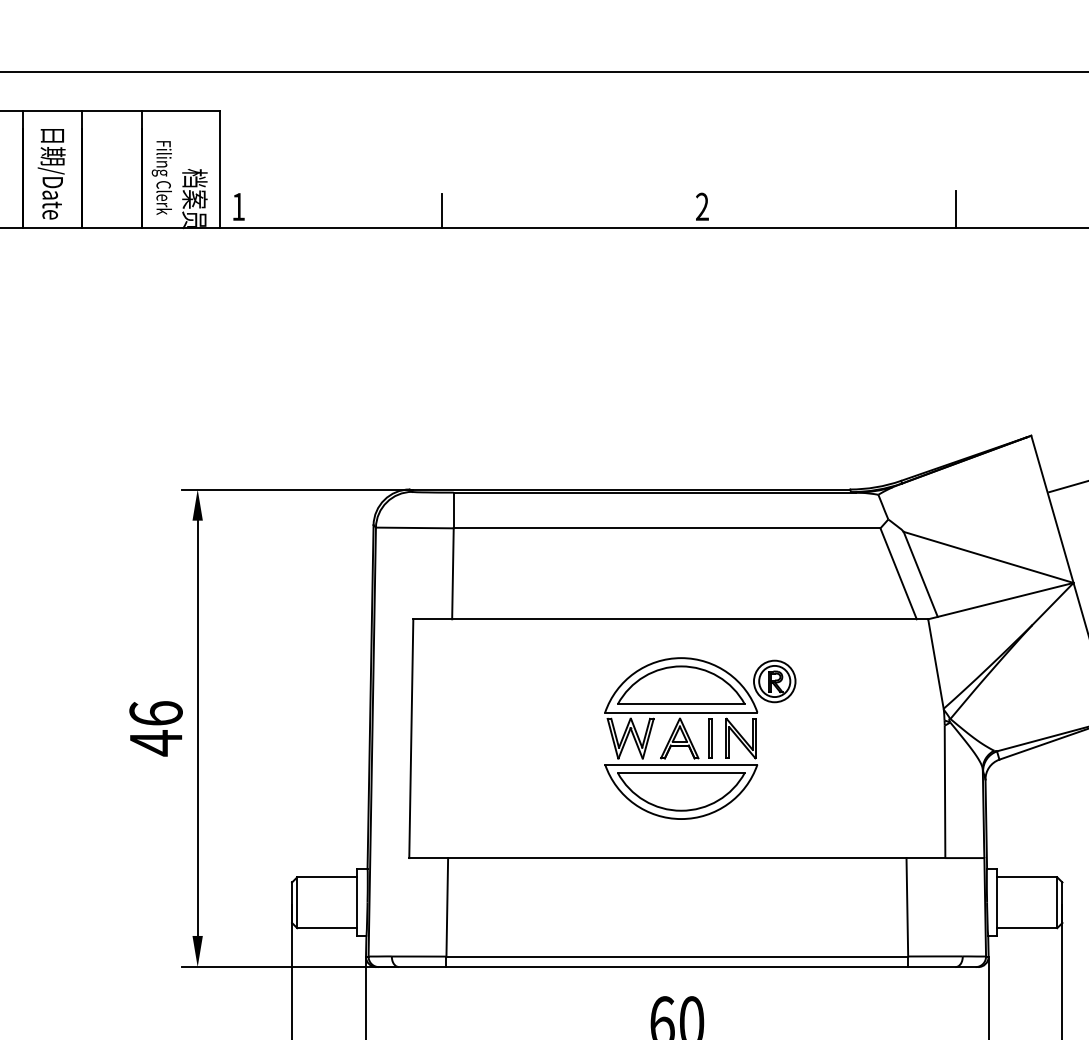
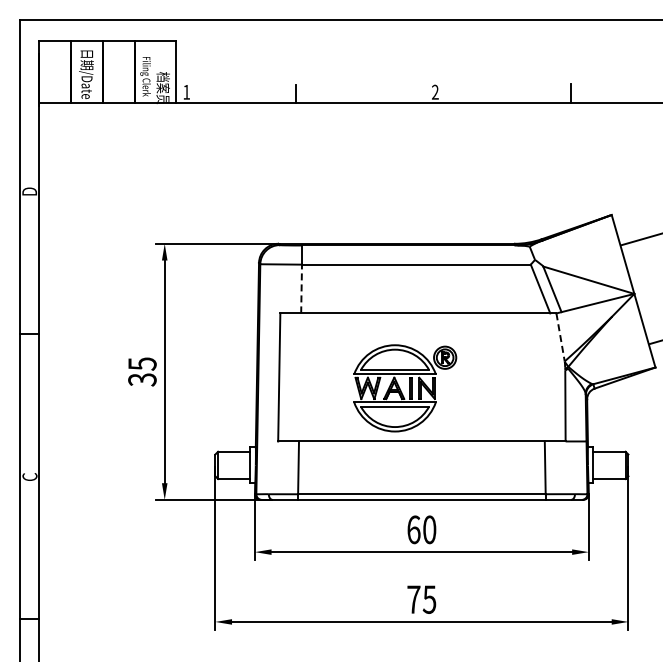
line: (452, 572) -> (301, 288), solid -> dashed
line: (935, 664) -> (560, 337), solid -> dashed
text: (156, 729) -> (142, 372), 46 -> 35
part: (700, 738) -> (405, 388), moved

